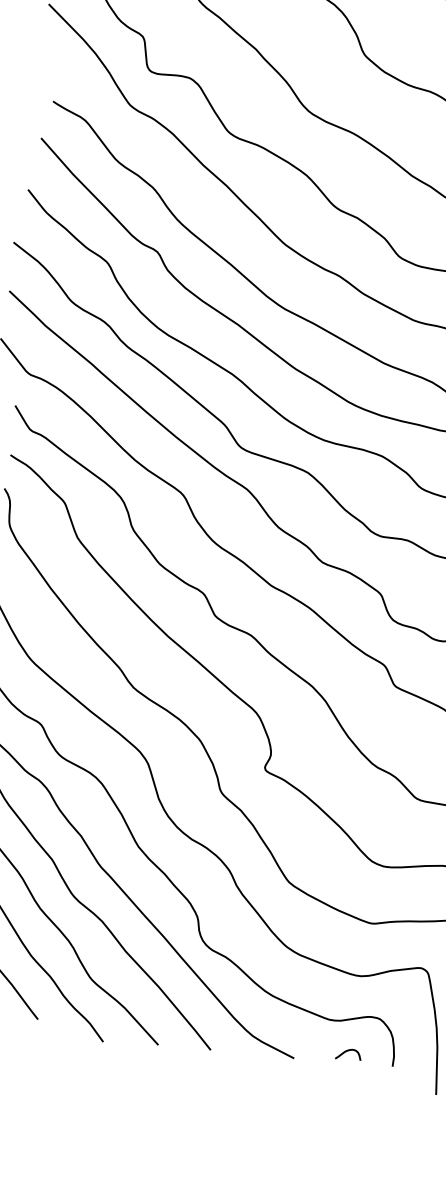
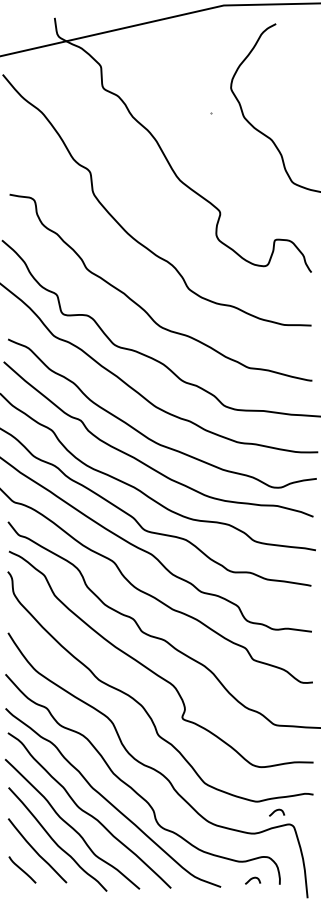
curve: (402, 943) -> (276, 811), added

